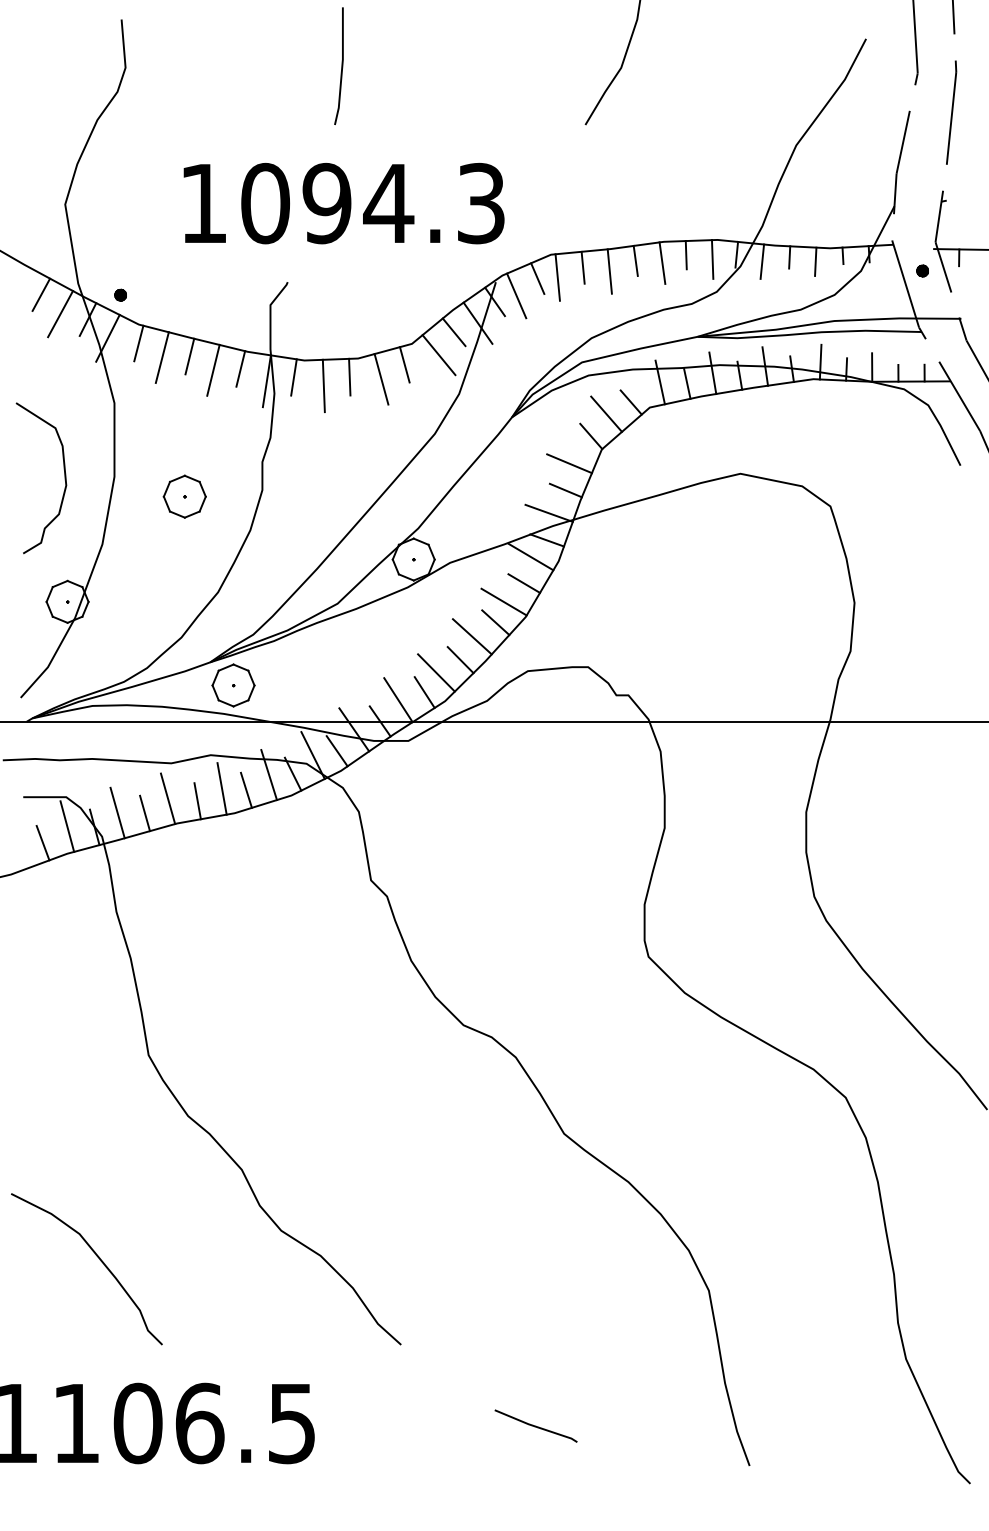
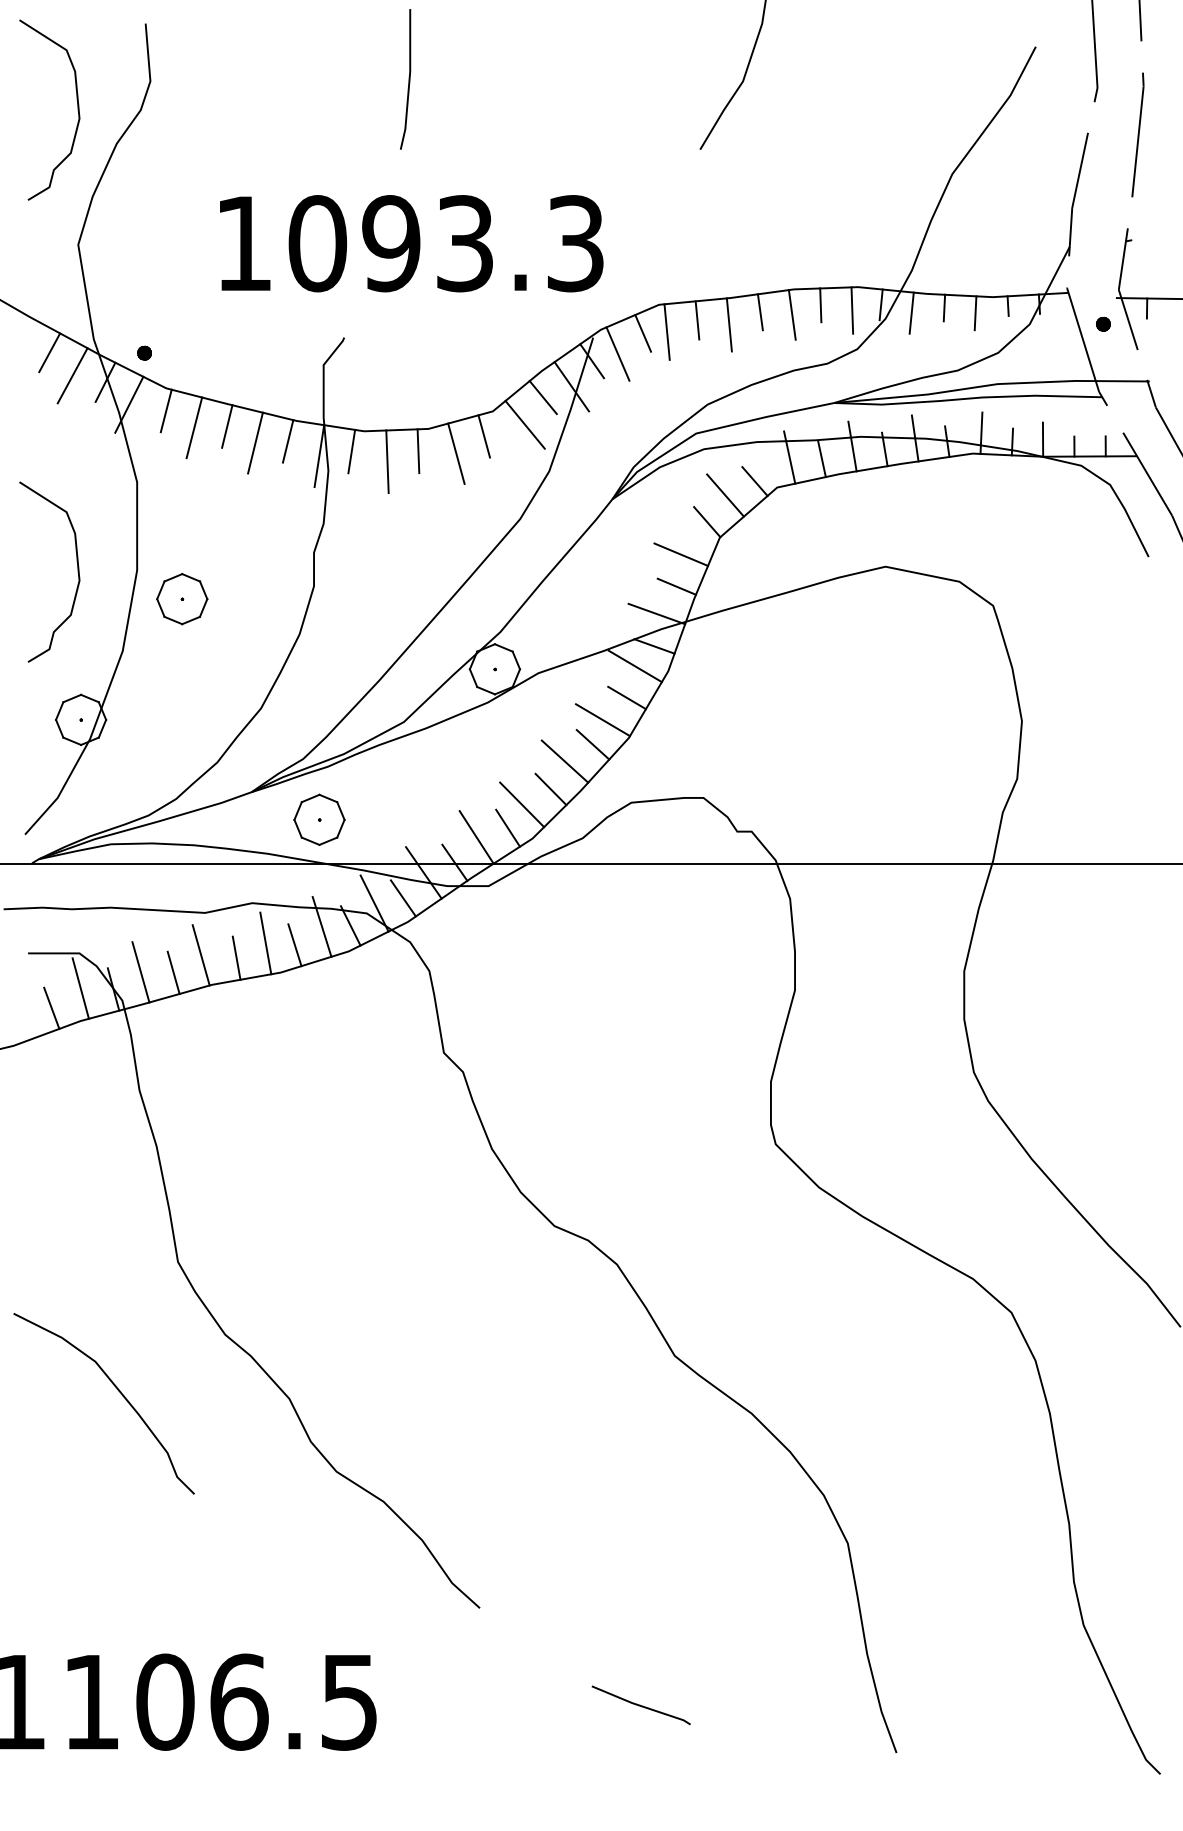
curve: (64, 91) -> (77, 109), added
text: (388, 203) -> (464, 243), 1094.3 -> 1093.3
part: (185, 497) -> (182, 599), moved
part: (233, 685) -> (319, 819), moved
curve: (98, 1258) -> (117, 1390), moved

